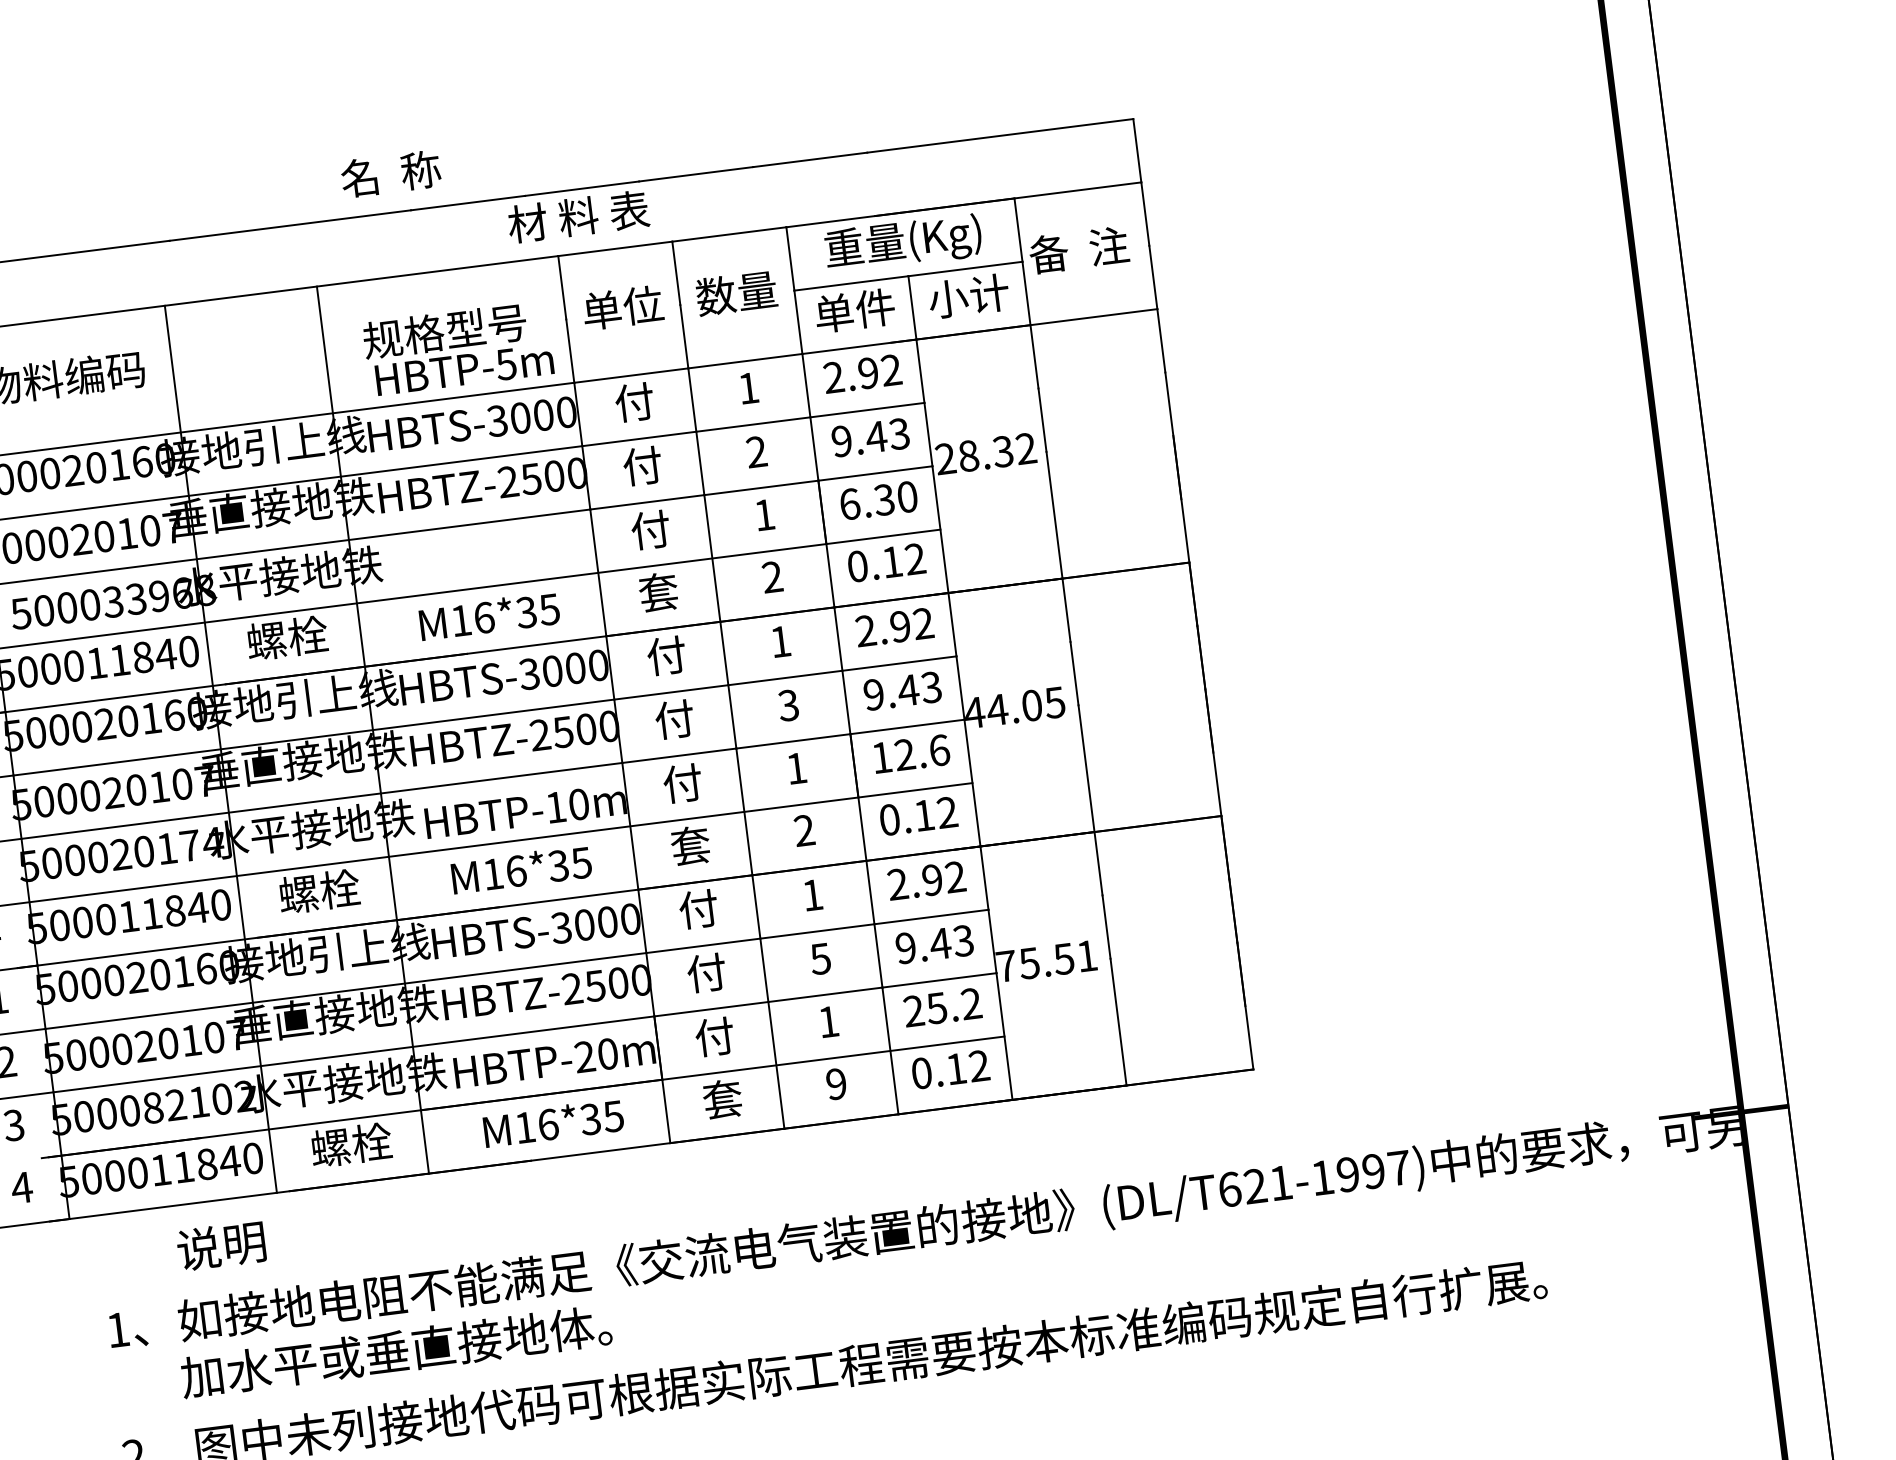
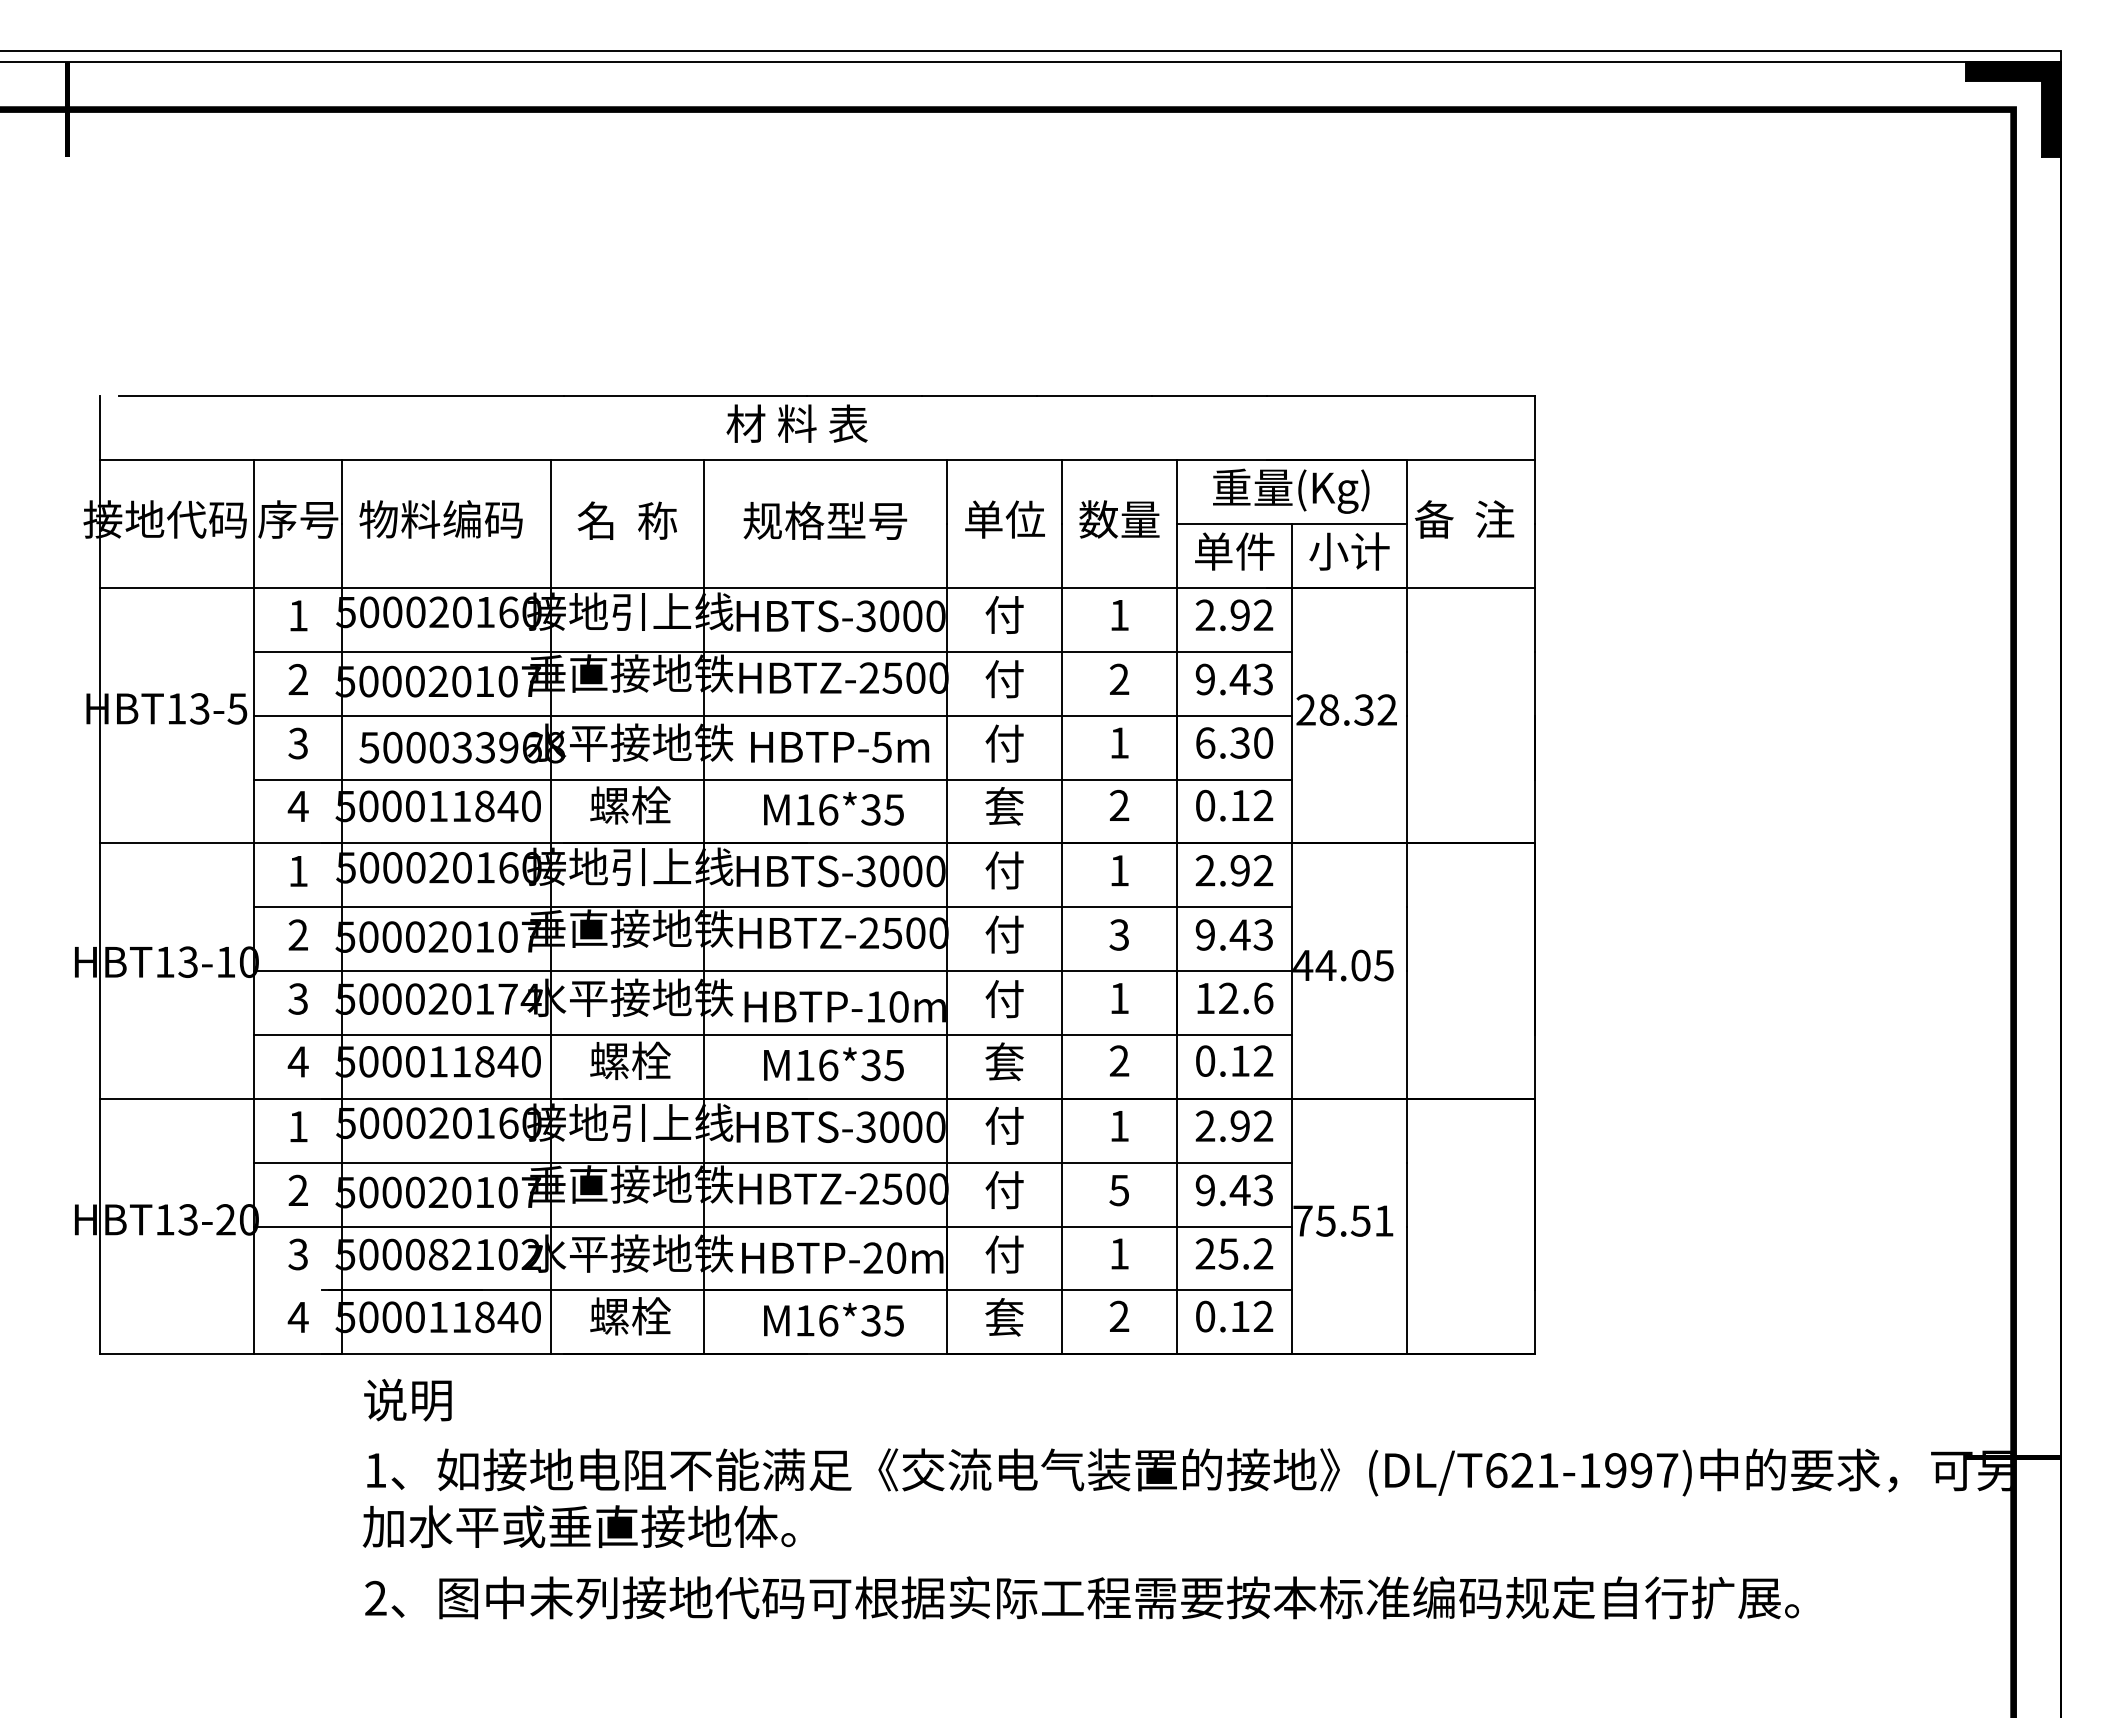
text: (389, 173) -> (626, 520), moved
text: (577, 216) -> (796, 423), moved
text: (465, 369) -> (840, 747), moved
text: (836, 1084) -> (1119, 1316), 9 -> 2
text: (220, 1245) -> (407, 1399), moved
text: (395, 1351) -> (578, 1526), moved

